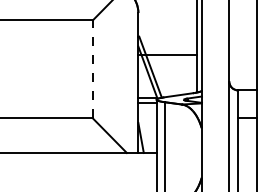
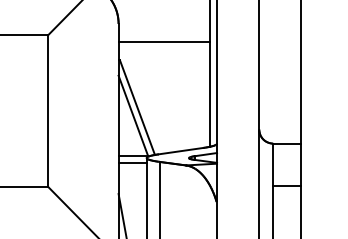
line: (167, 54) -> (163, 41), moved
line: (92, 68) -> (47, 109), dashed -> solid

